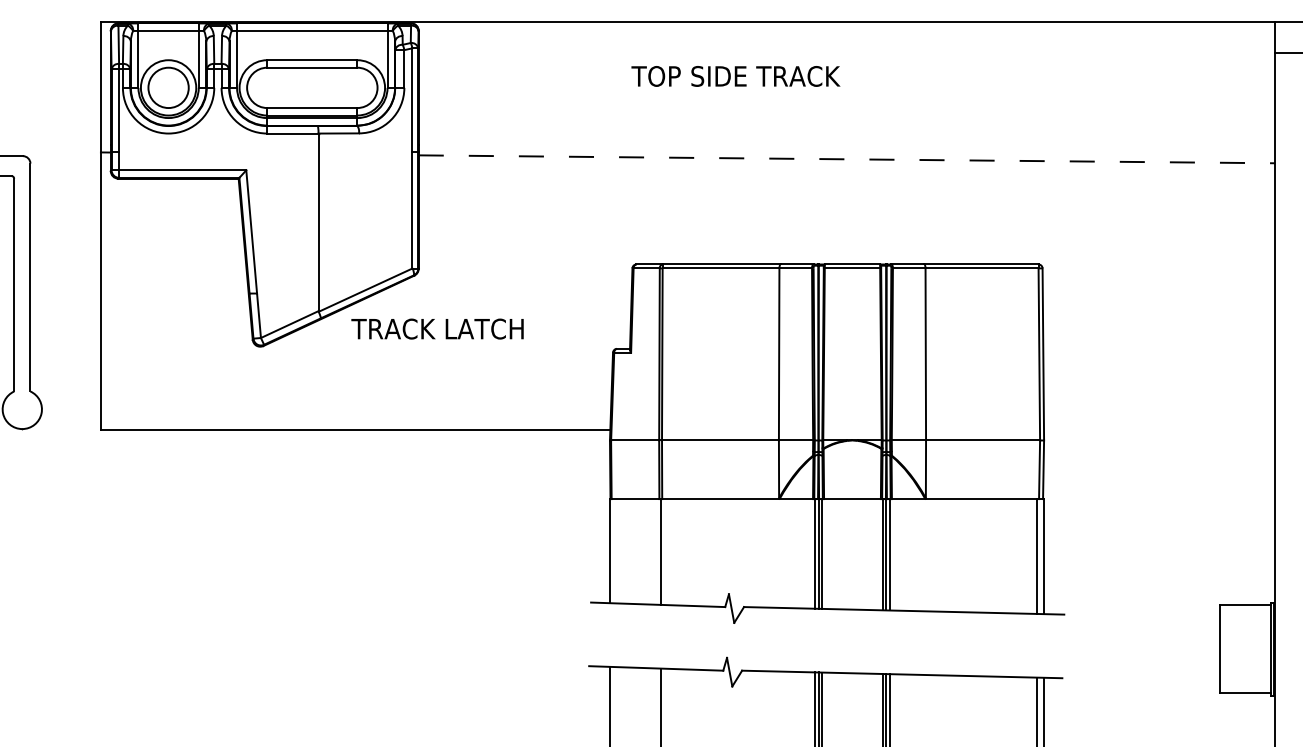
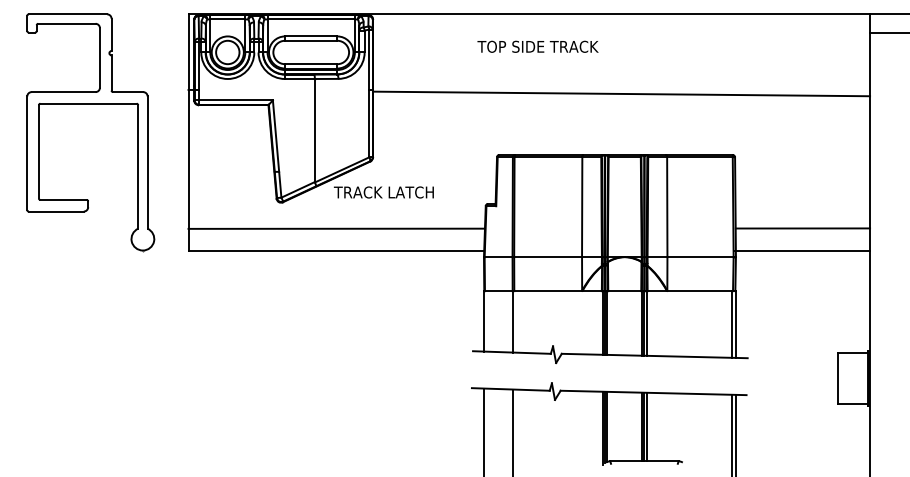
text: (734, 75) -> (537, 46), moved
line: (846, 158) -> (621, 93), dashed -> solid
line: (355, 391) -> (336, 228), added
line: (1158, 391) -> (802, 228), added
line: (1158, 429) -> (802, 250), added

